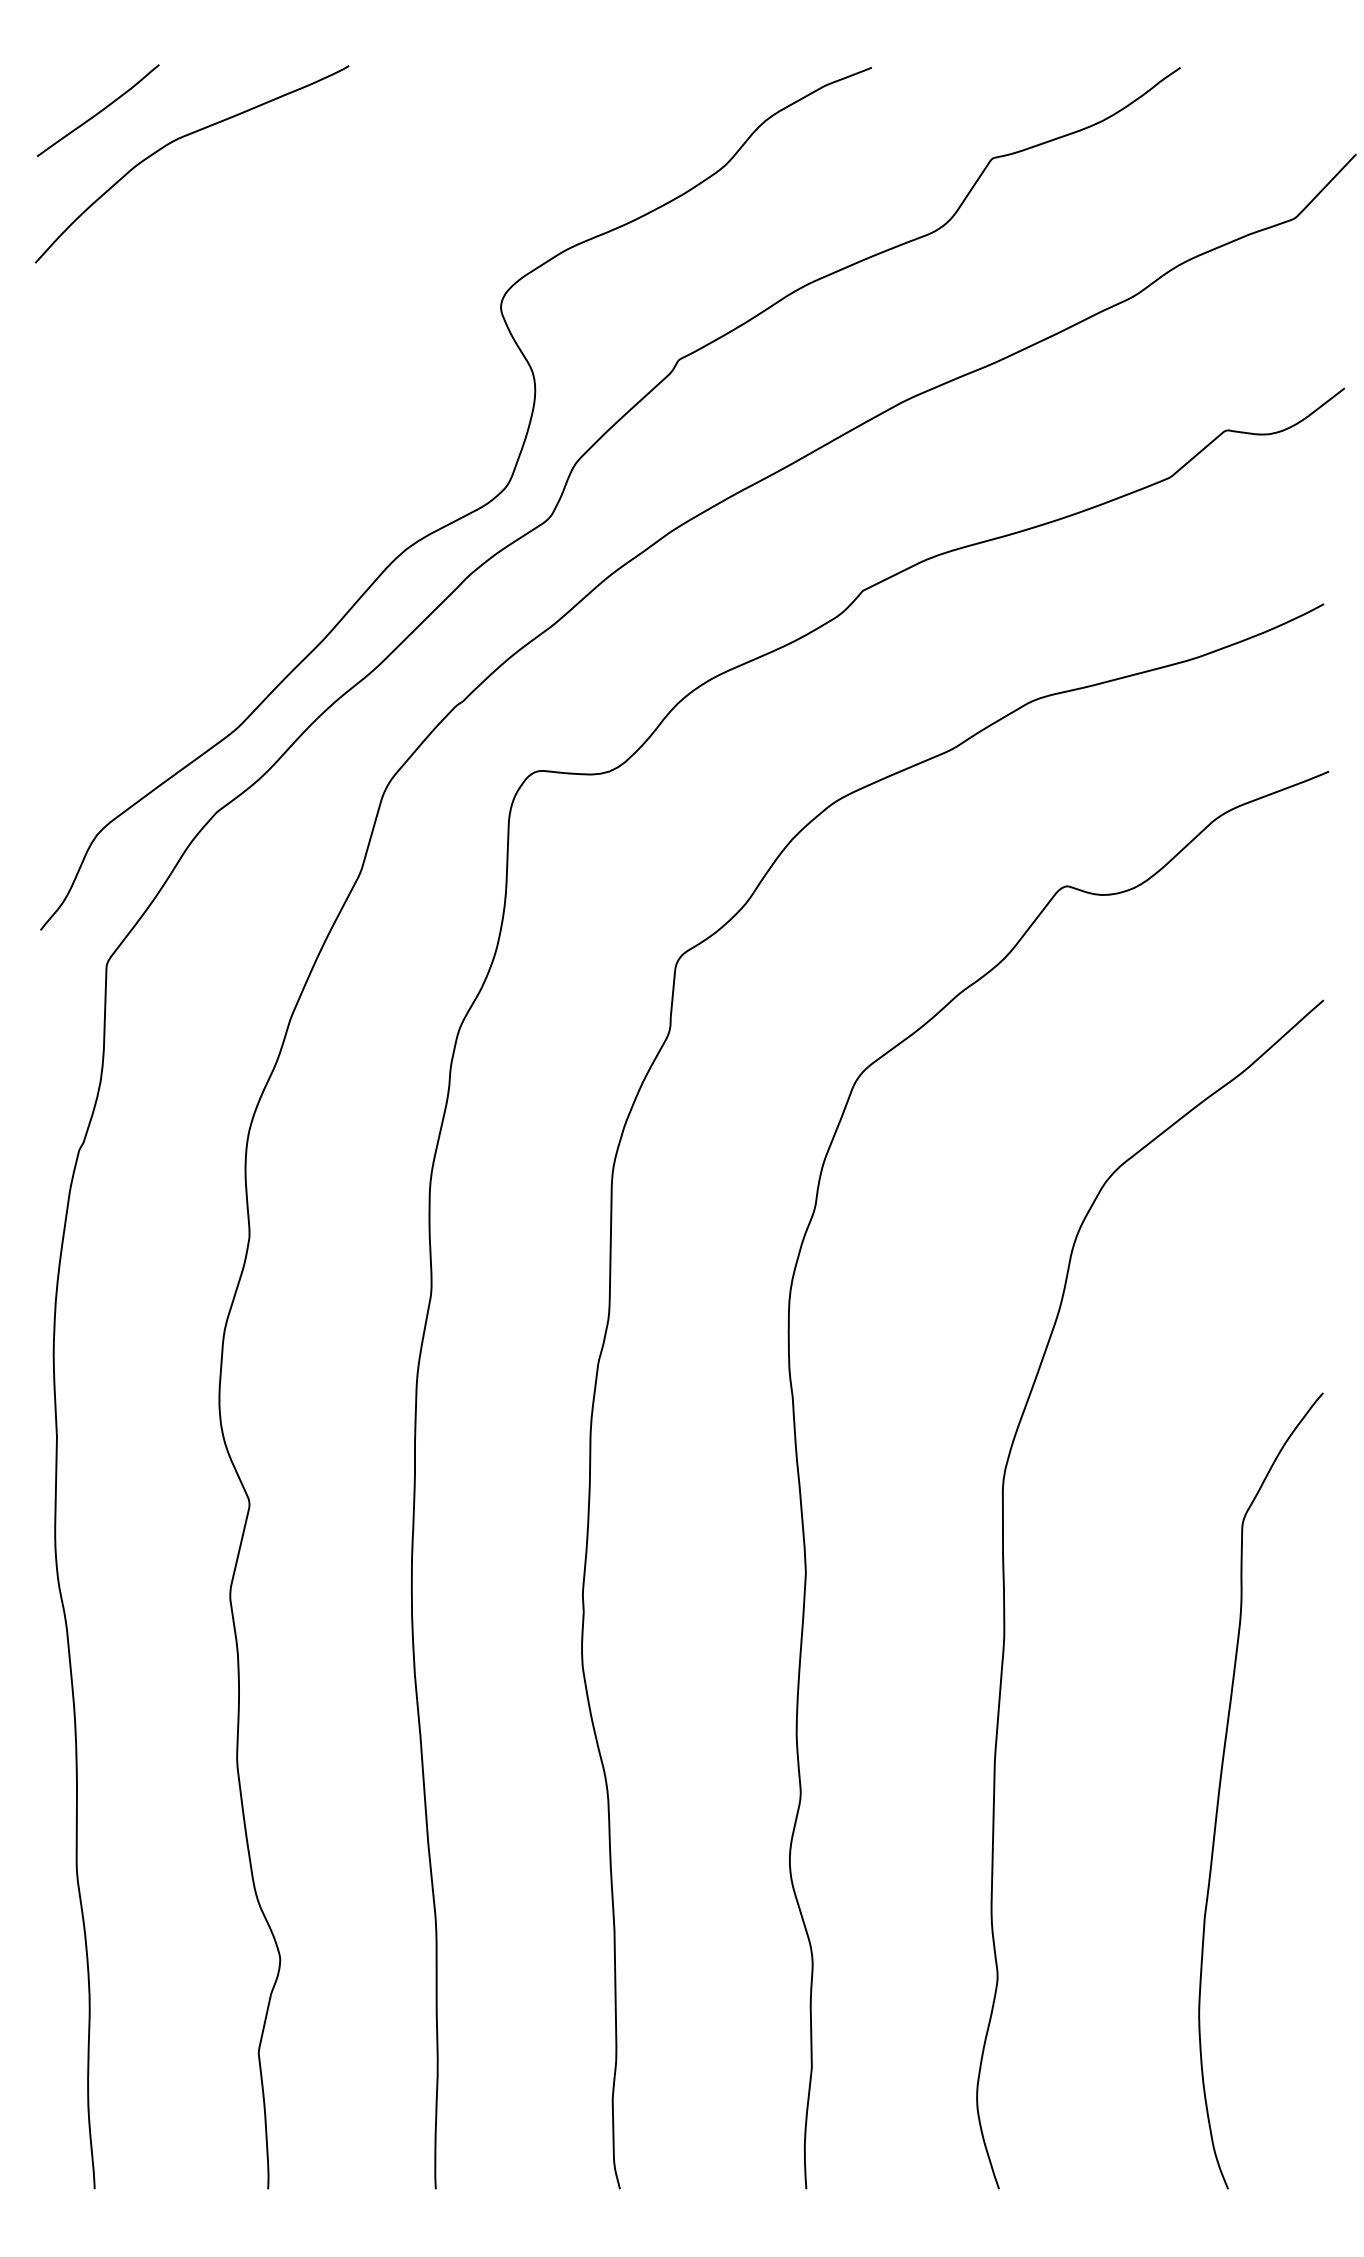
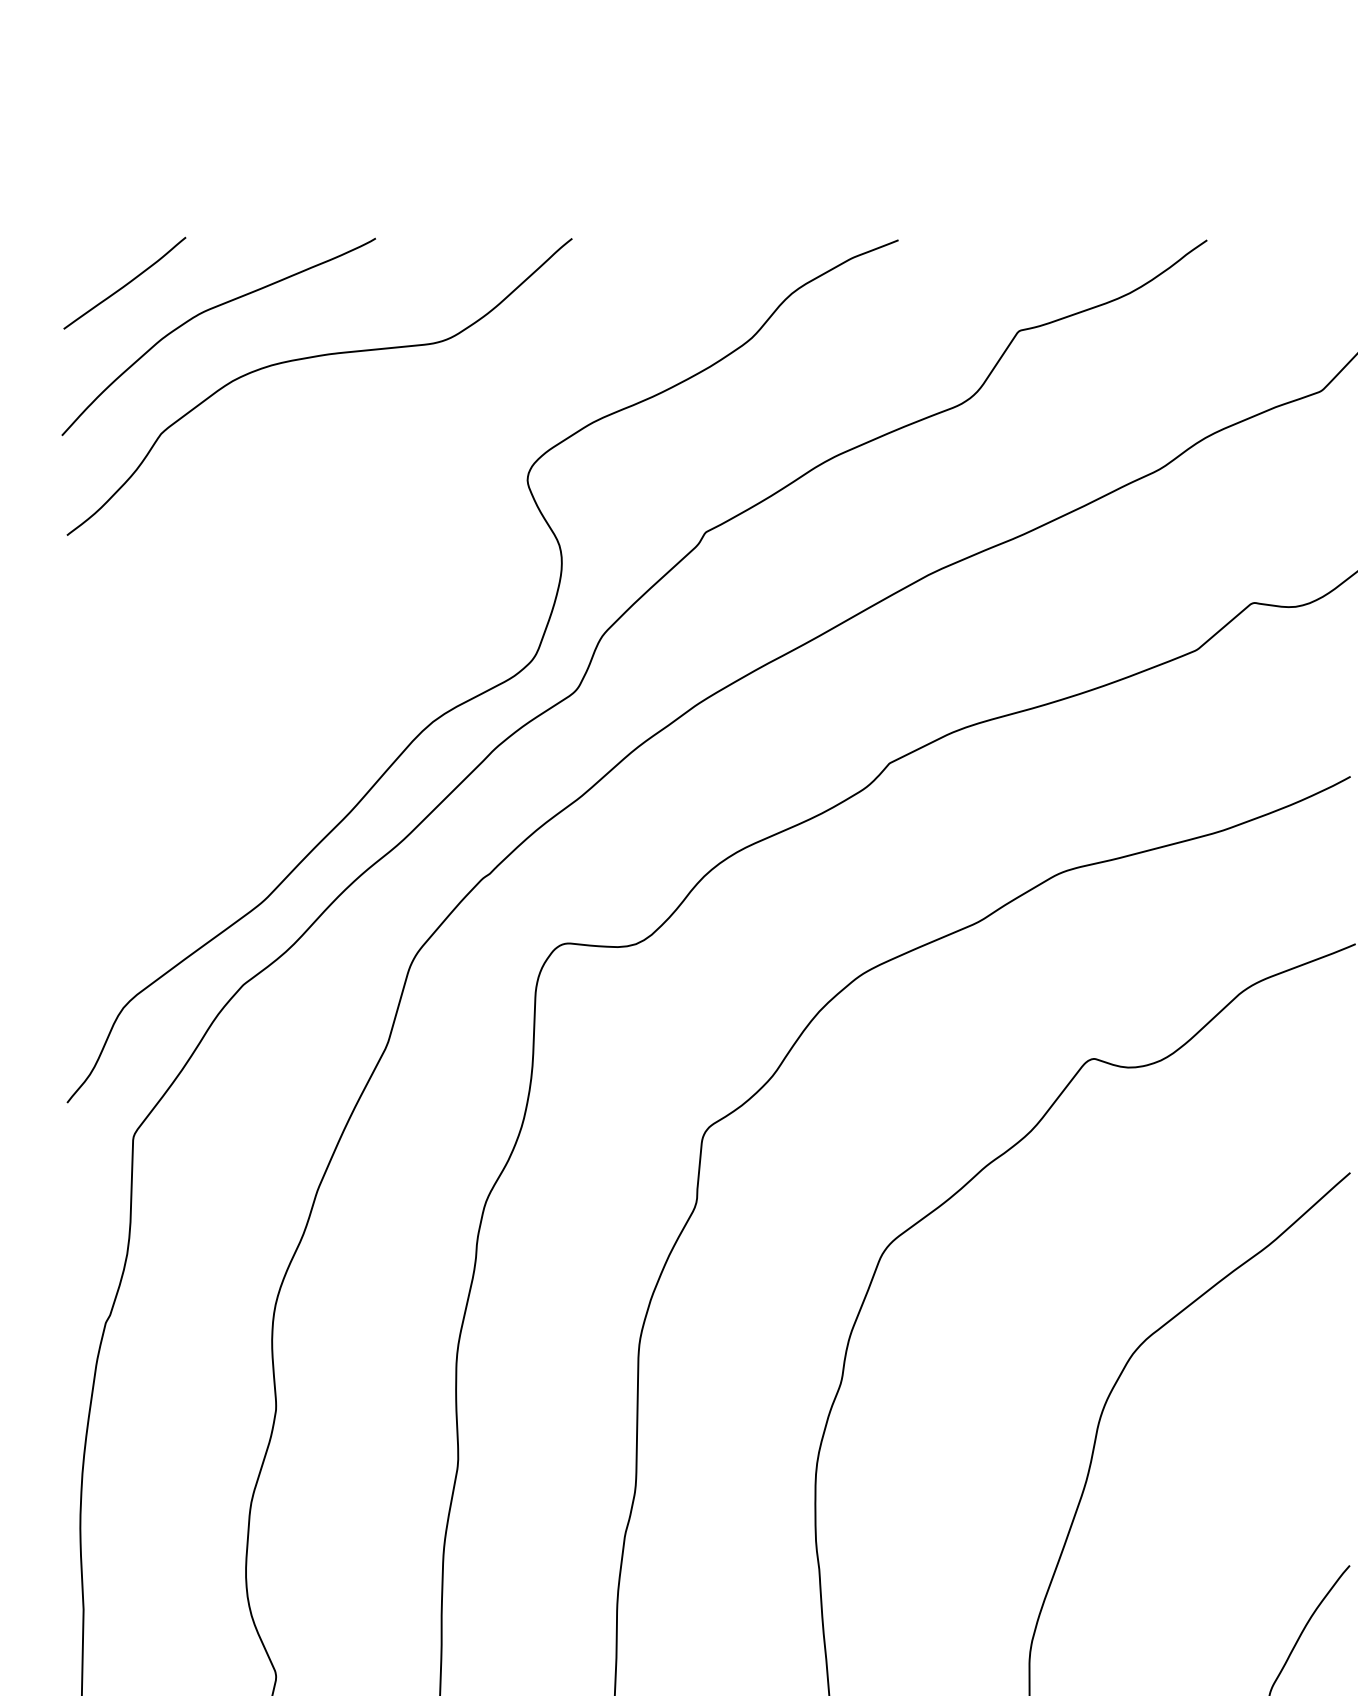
curve: (287, 185) -> (314, 358), added

